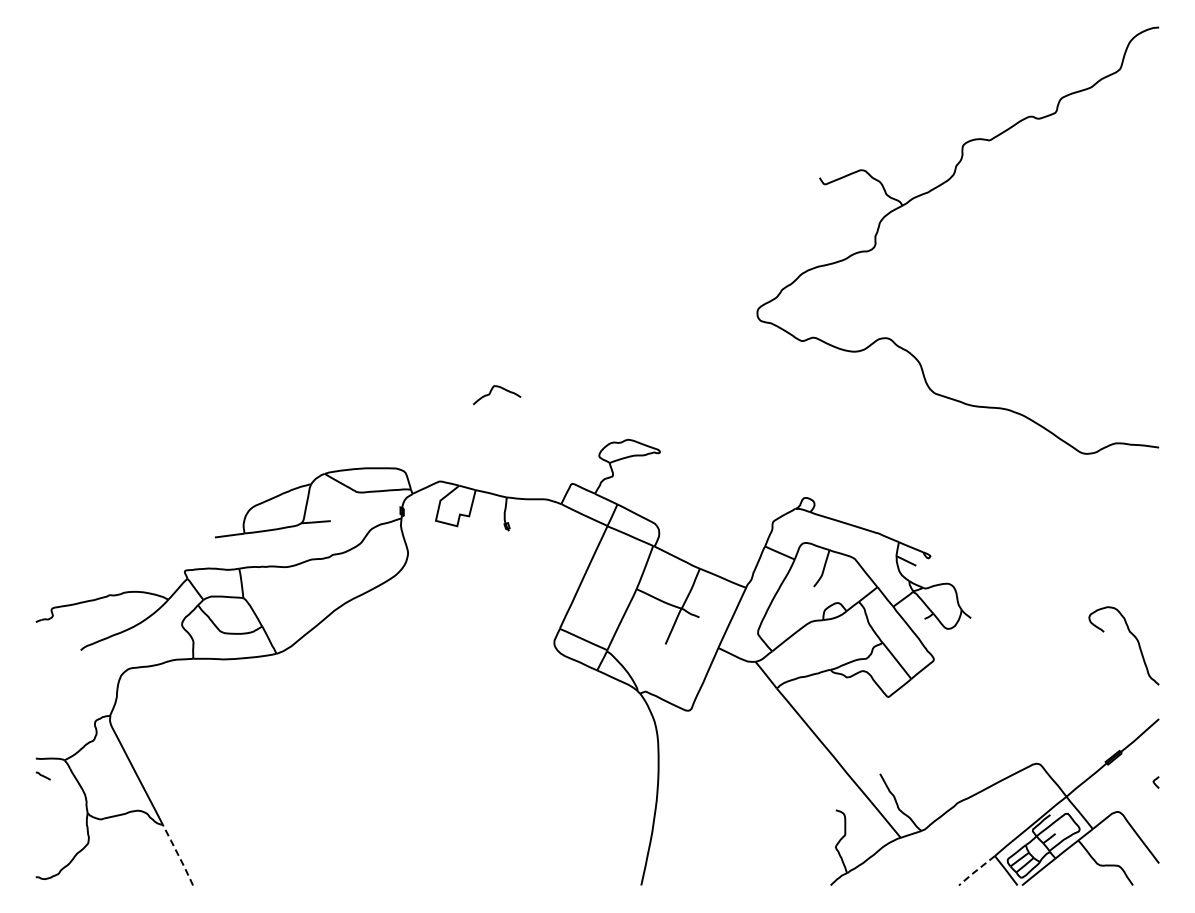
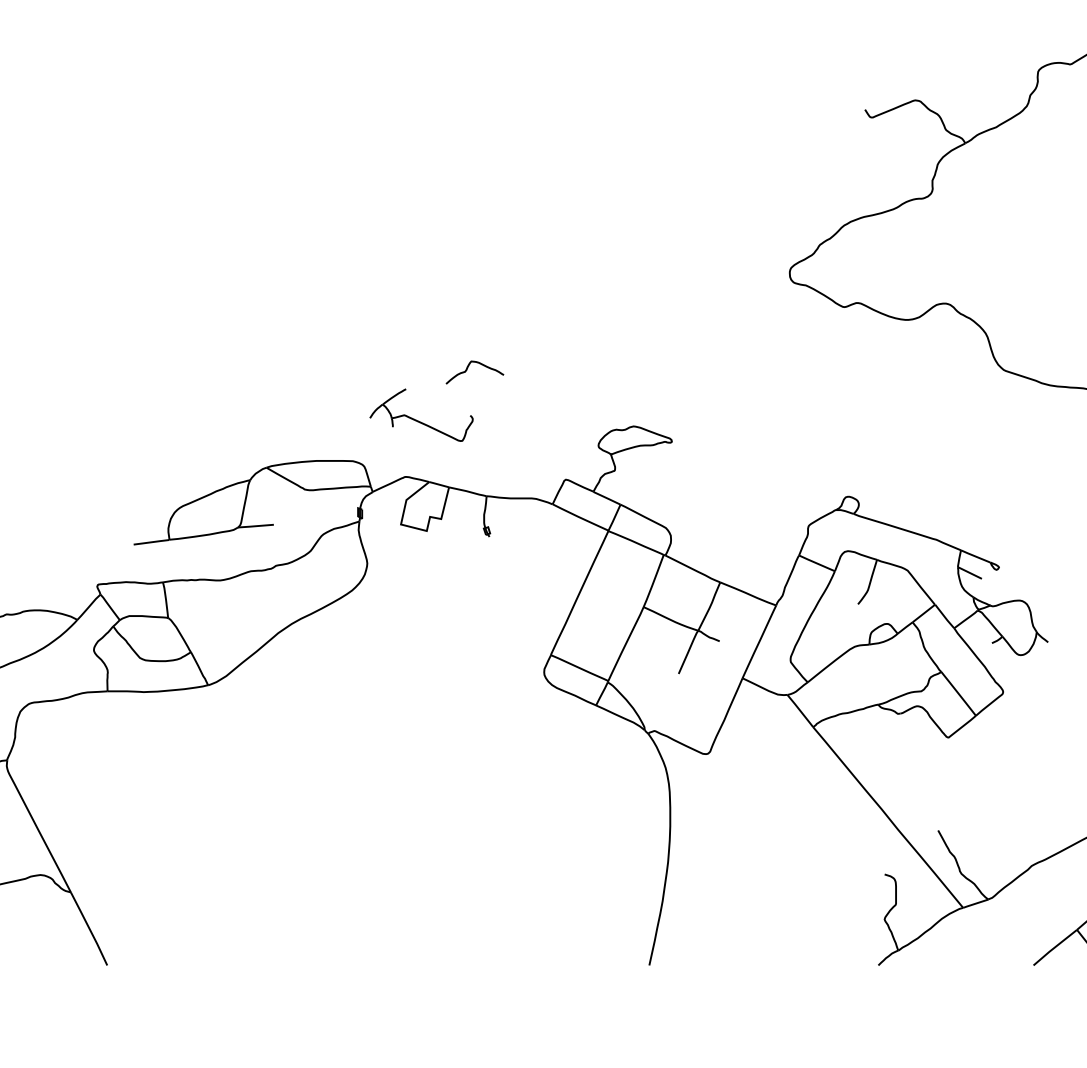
part: (452, 430) -> (421, 415), added
line: (178, 854) -> (89, 928), dashed -> solid
line: (975, 871) -> (1053, 948), dashed -> solid

